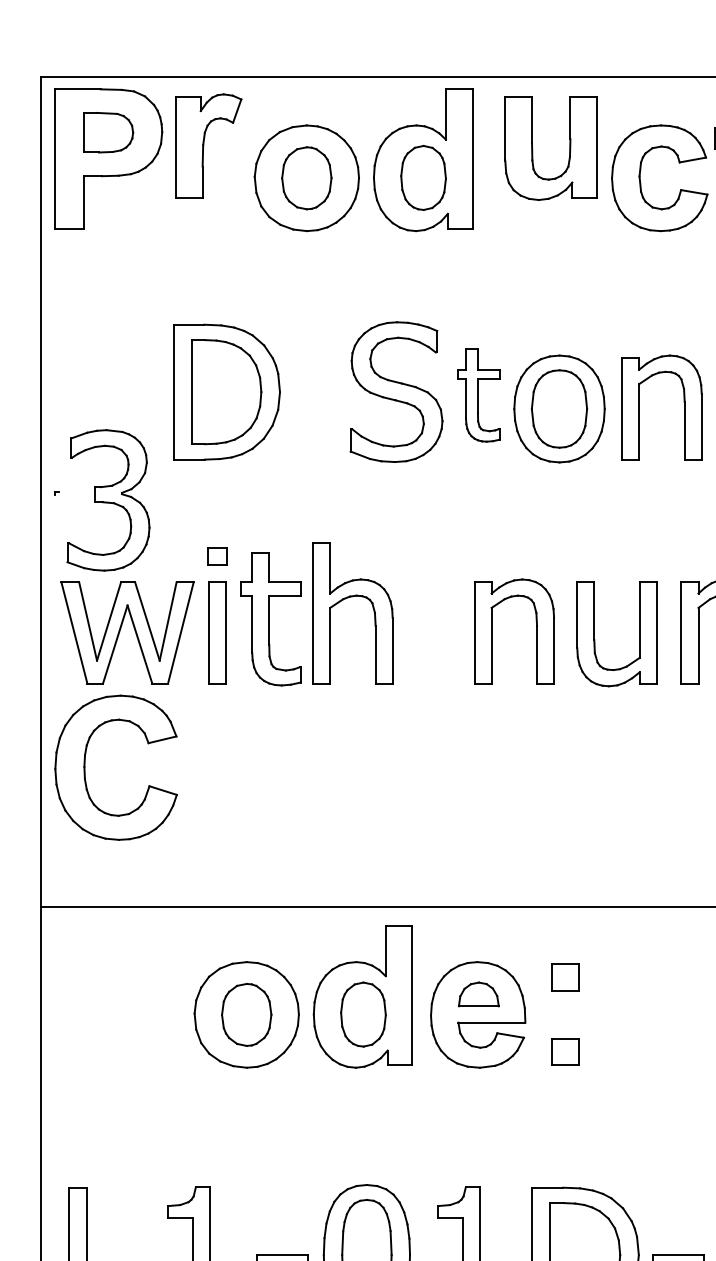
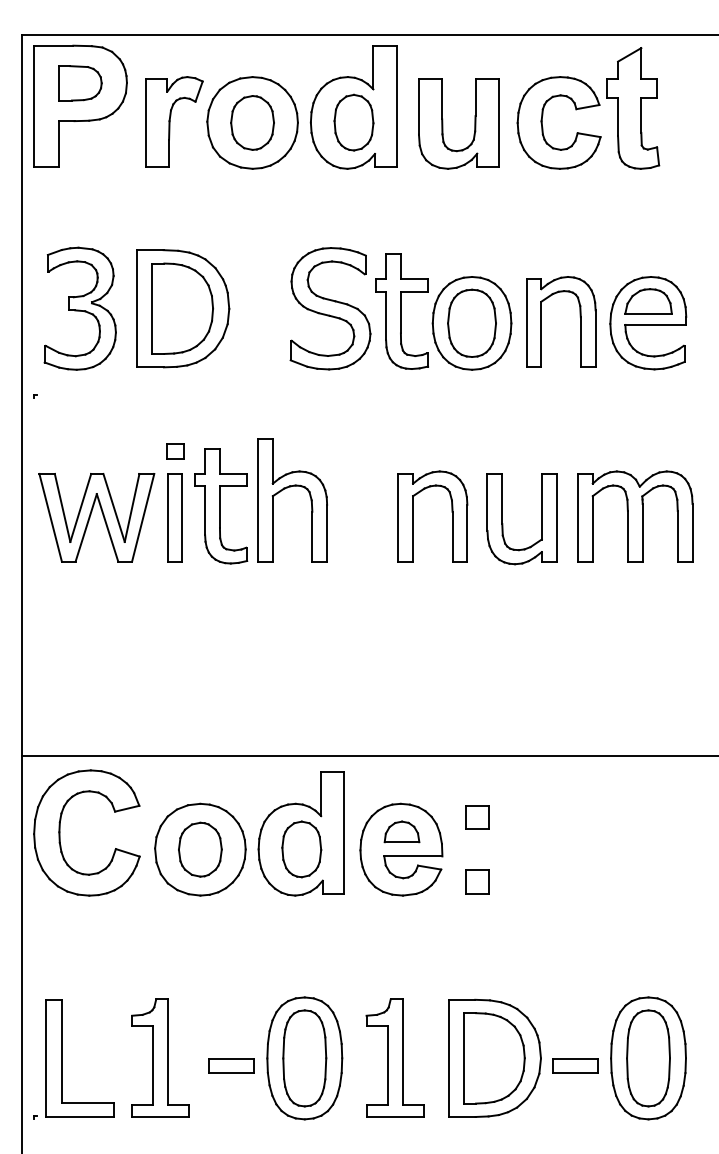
part: (208, 145) -> (174, 121), moved
part: (533, 147) -> (443, 123), moved
part: (478, 395) -> (401, 311), size x1.43
part: (107, 500) -> (79, 308), moved
part: (85, 767) -> (60, 832), moved

